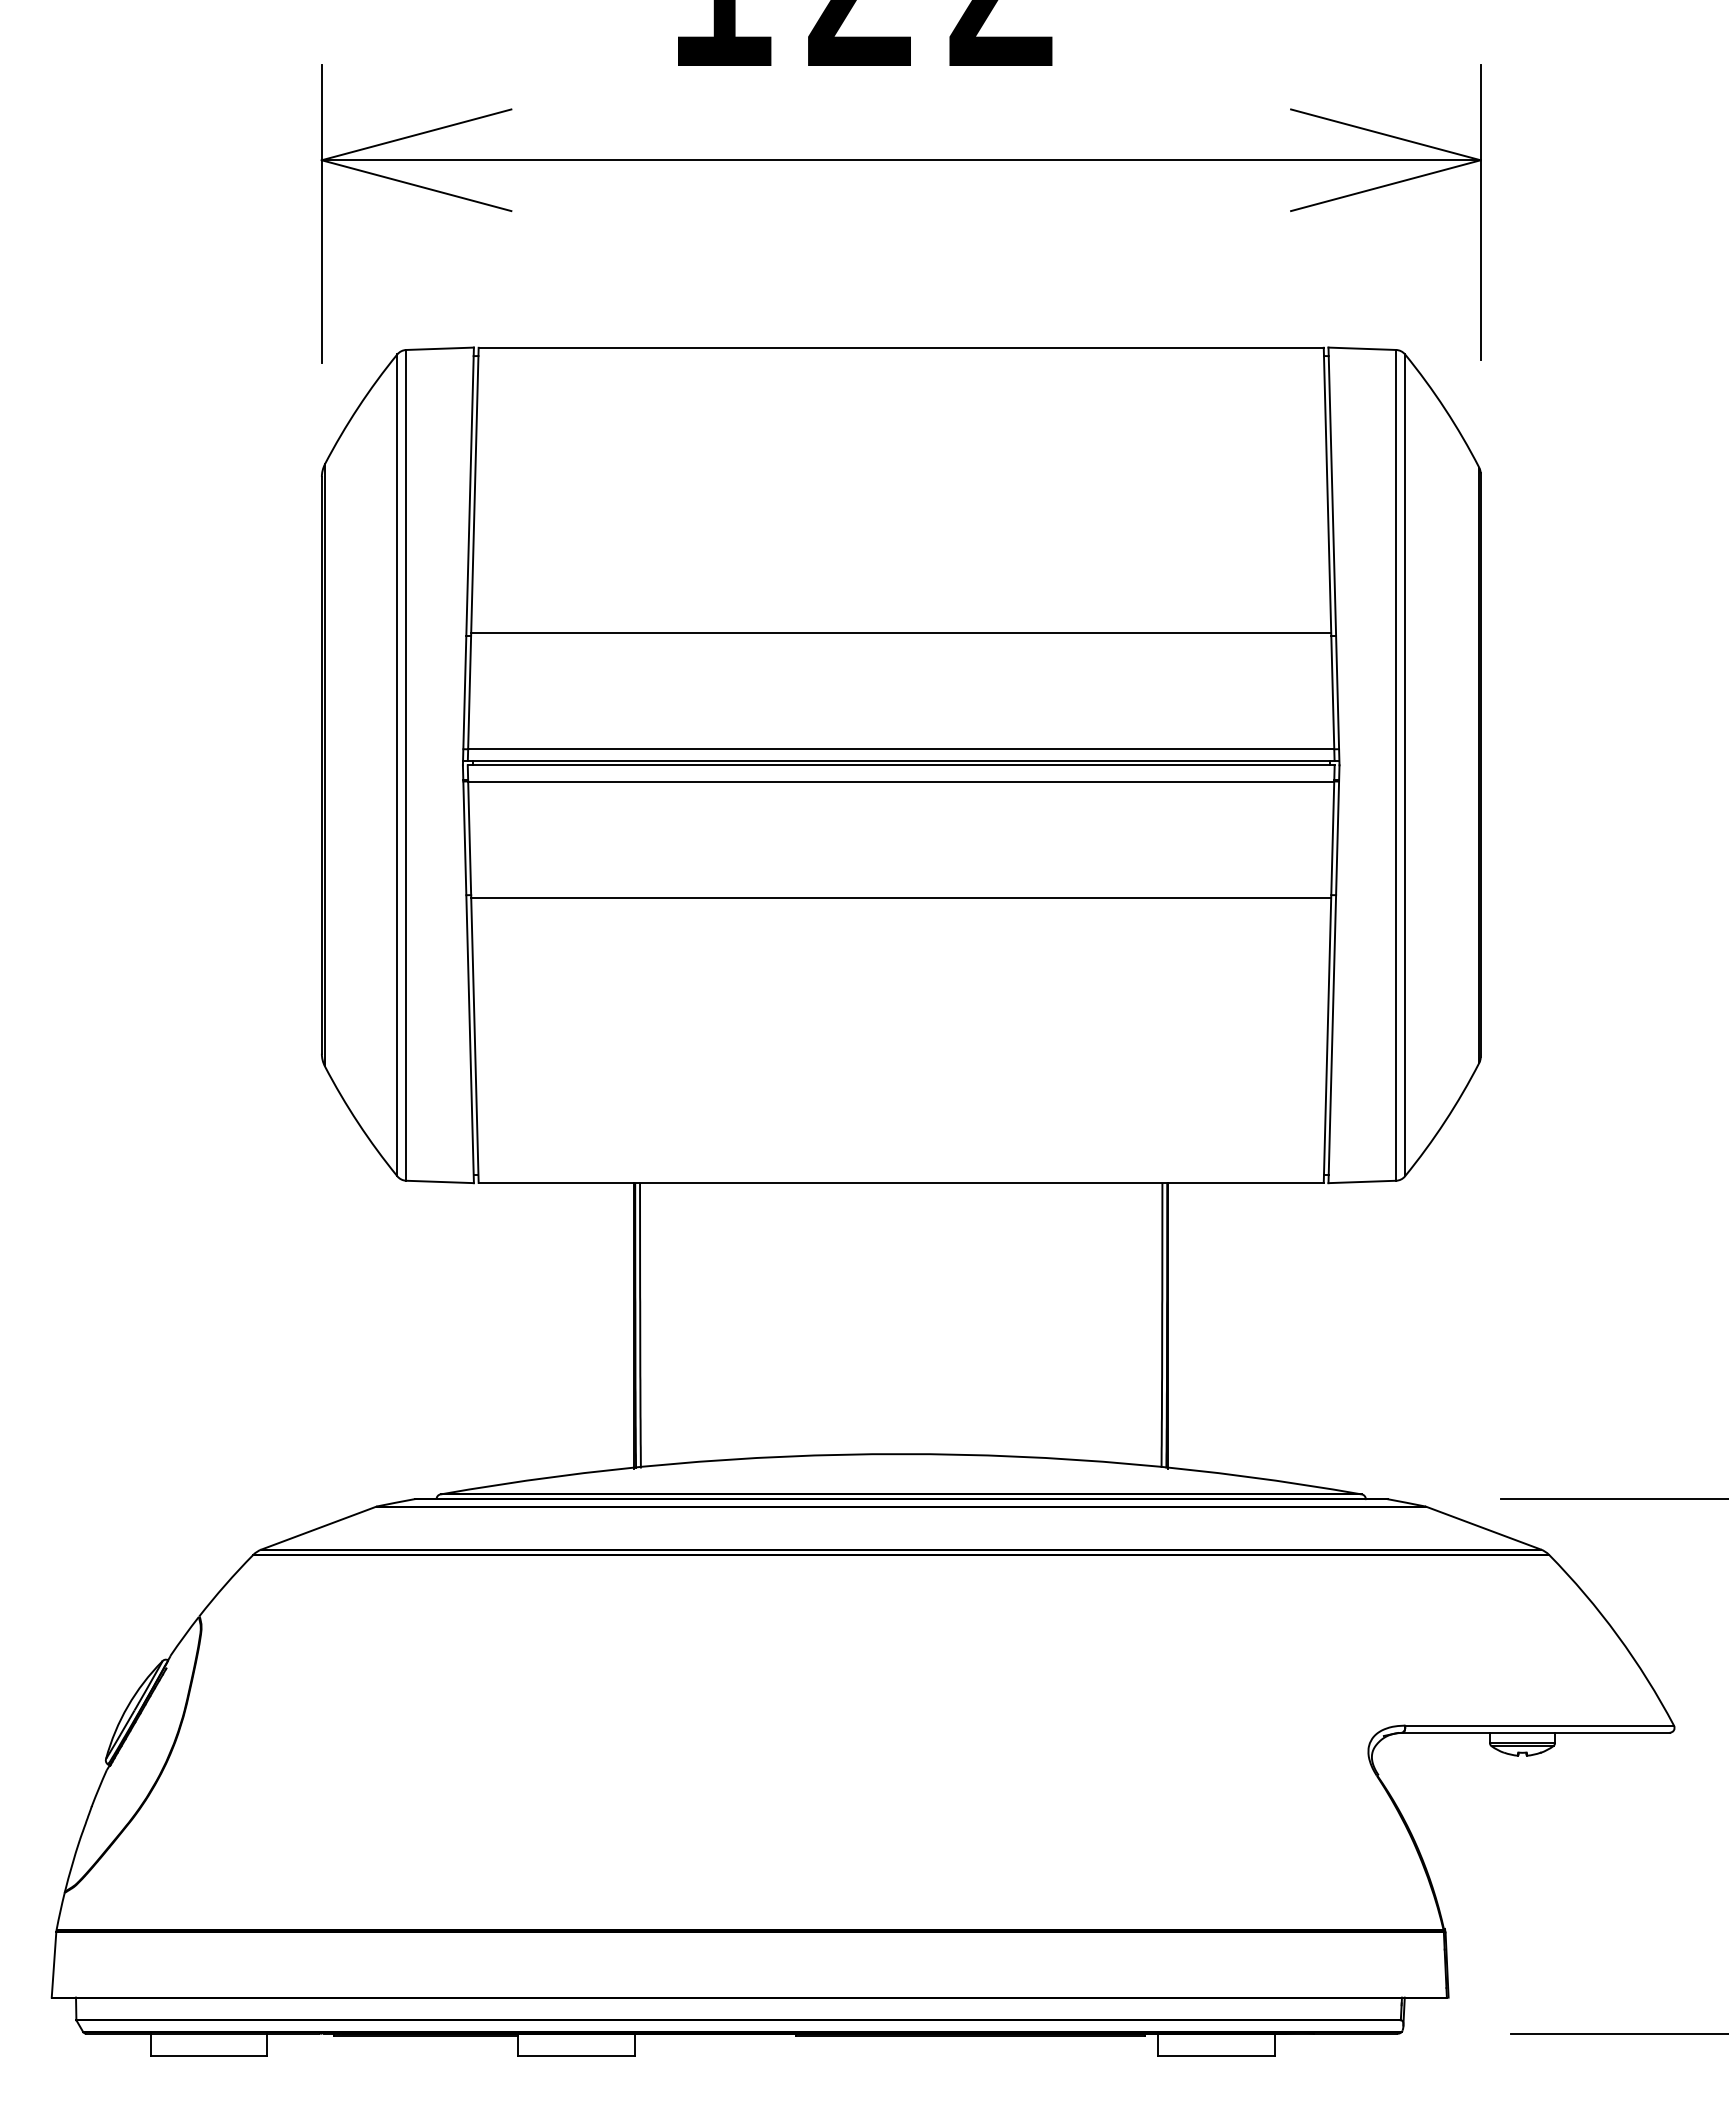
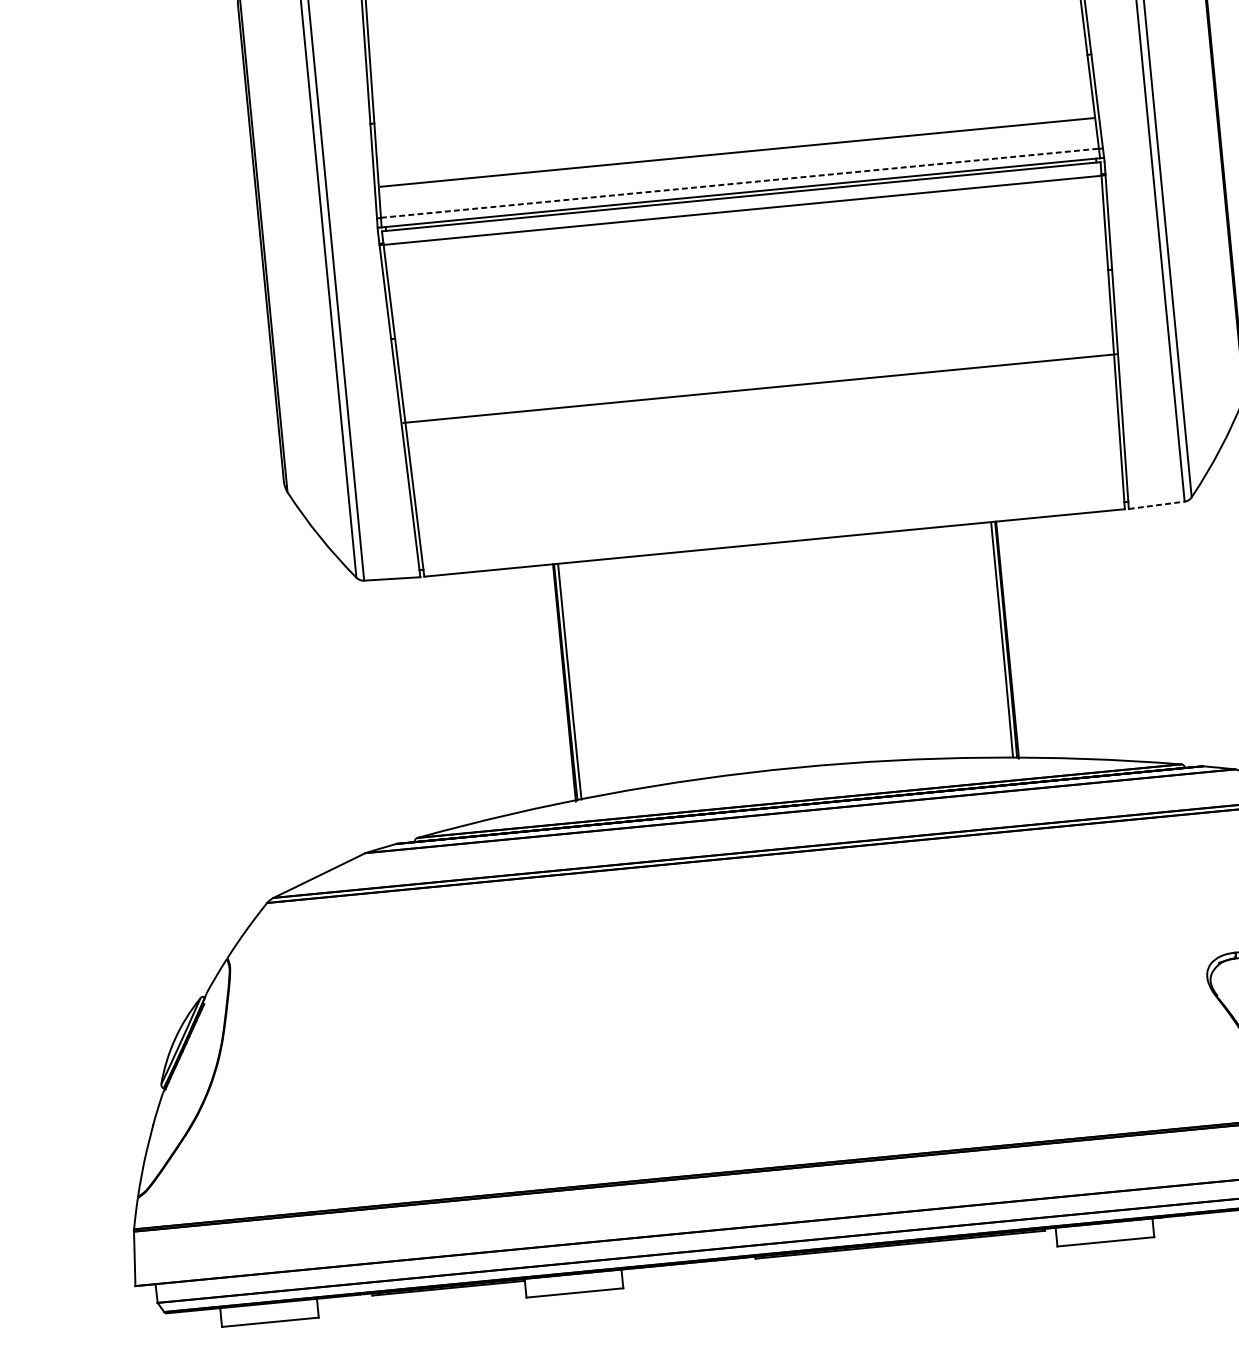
line: (901, 632) -> (737, 152), moved
line: (901, 749) -> (740, 183), solid -> dashed
line: (901, 897) -> (759, 388), moved
line: (1362, 1181) -> (1156, 504), solid -> dashed

